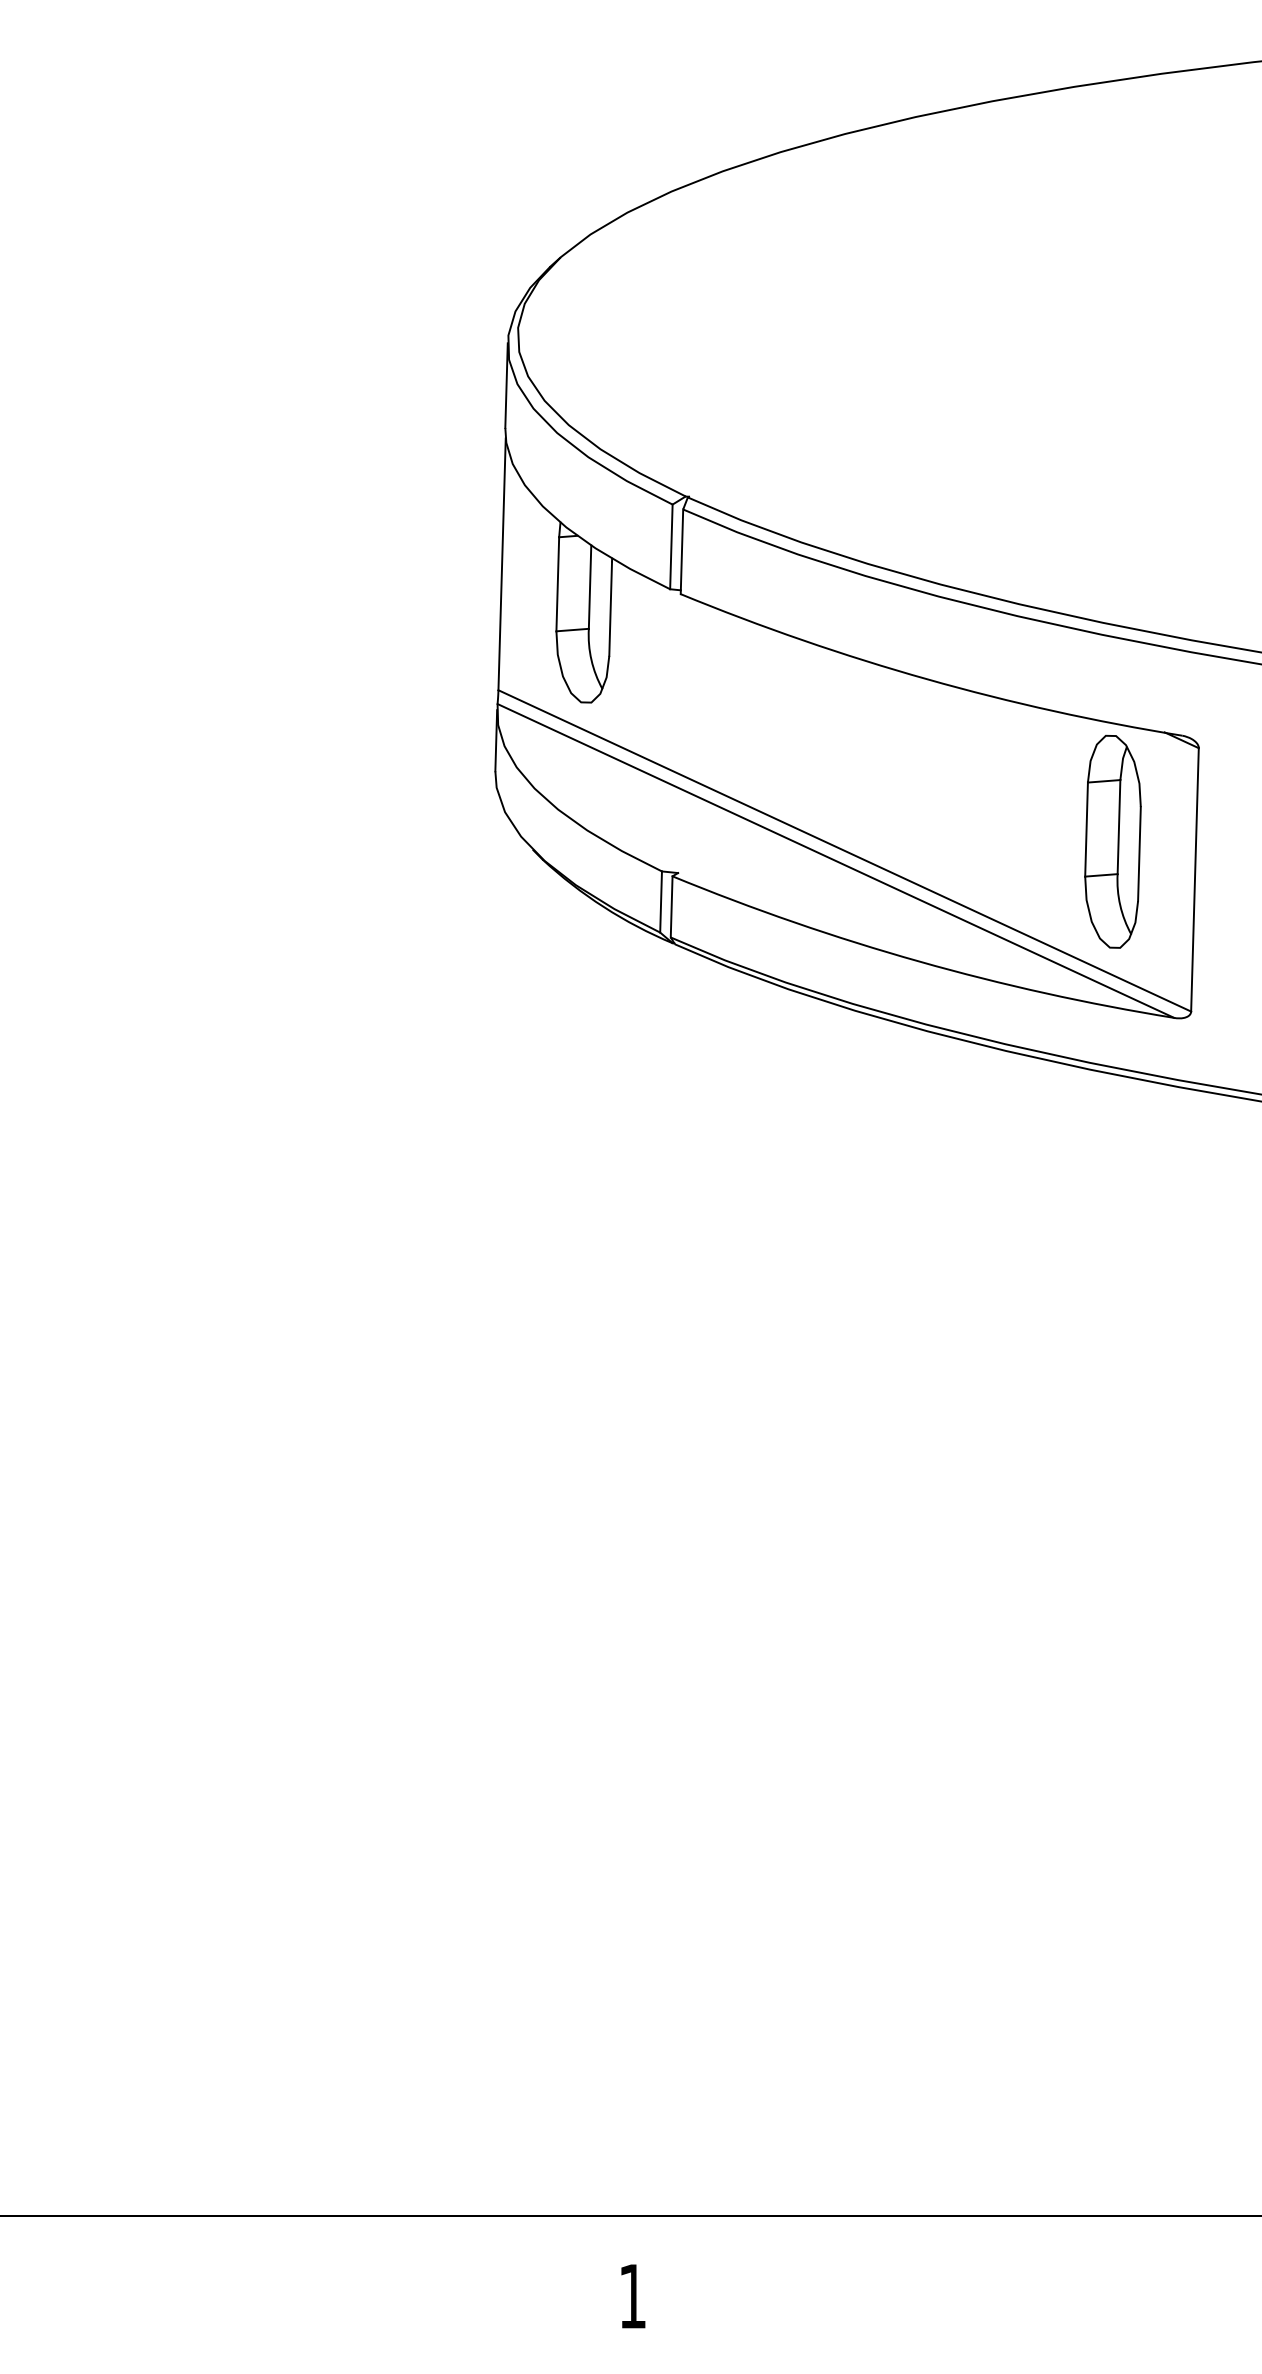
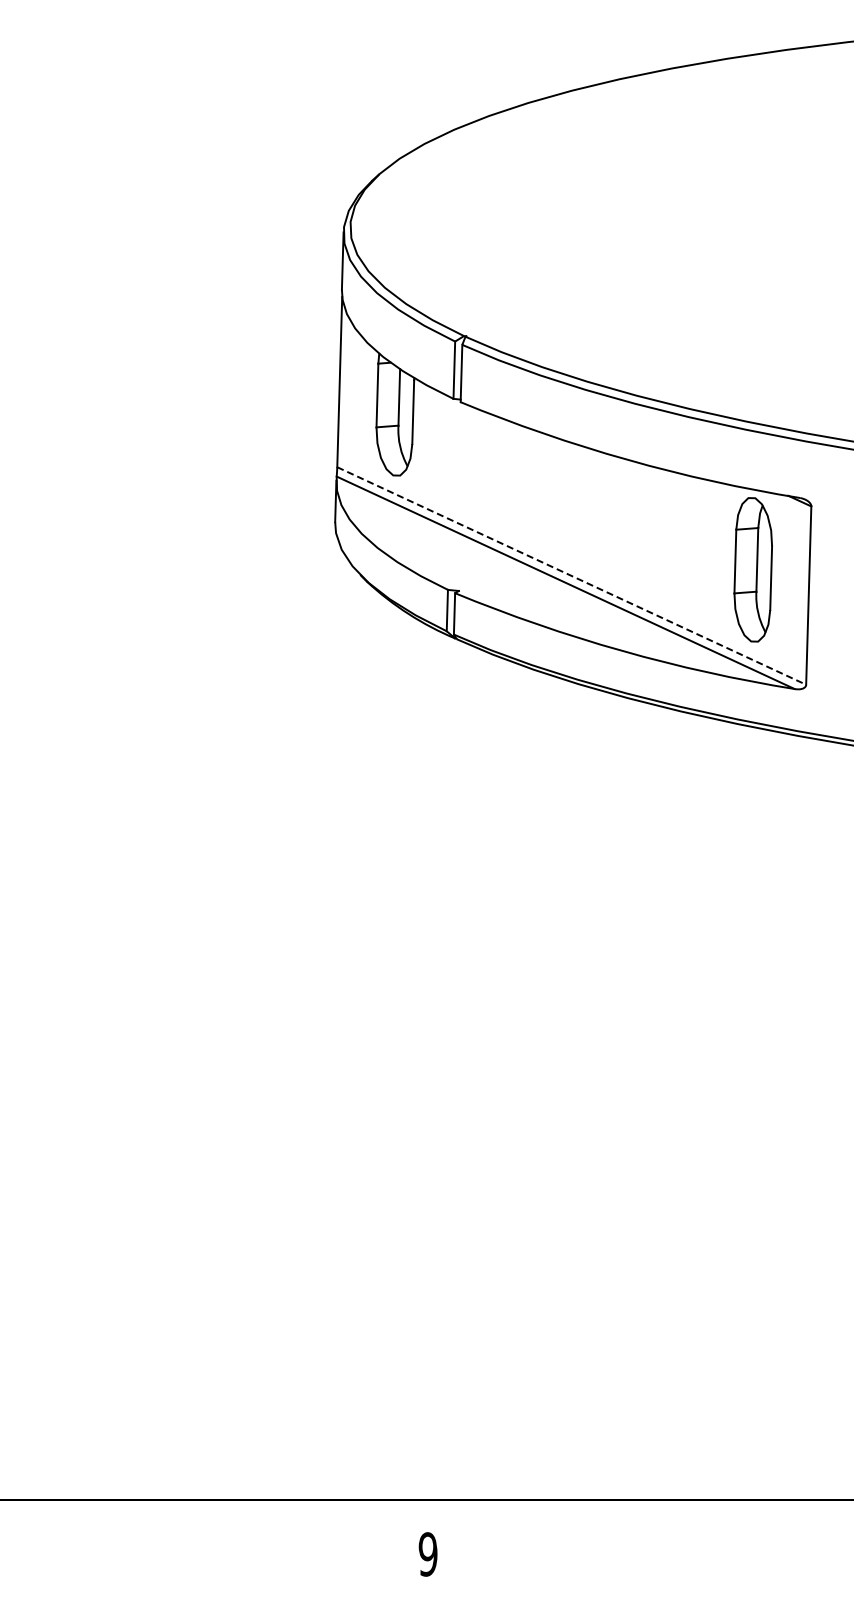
line: (845, 851) -> (572, 576), solid -> dashed
text: (631, 2296) -> (427, 1554), 1 -> 9

